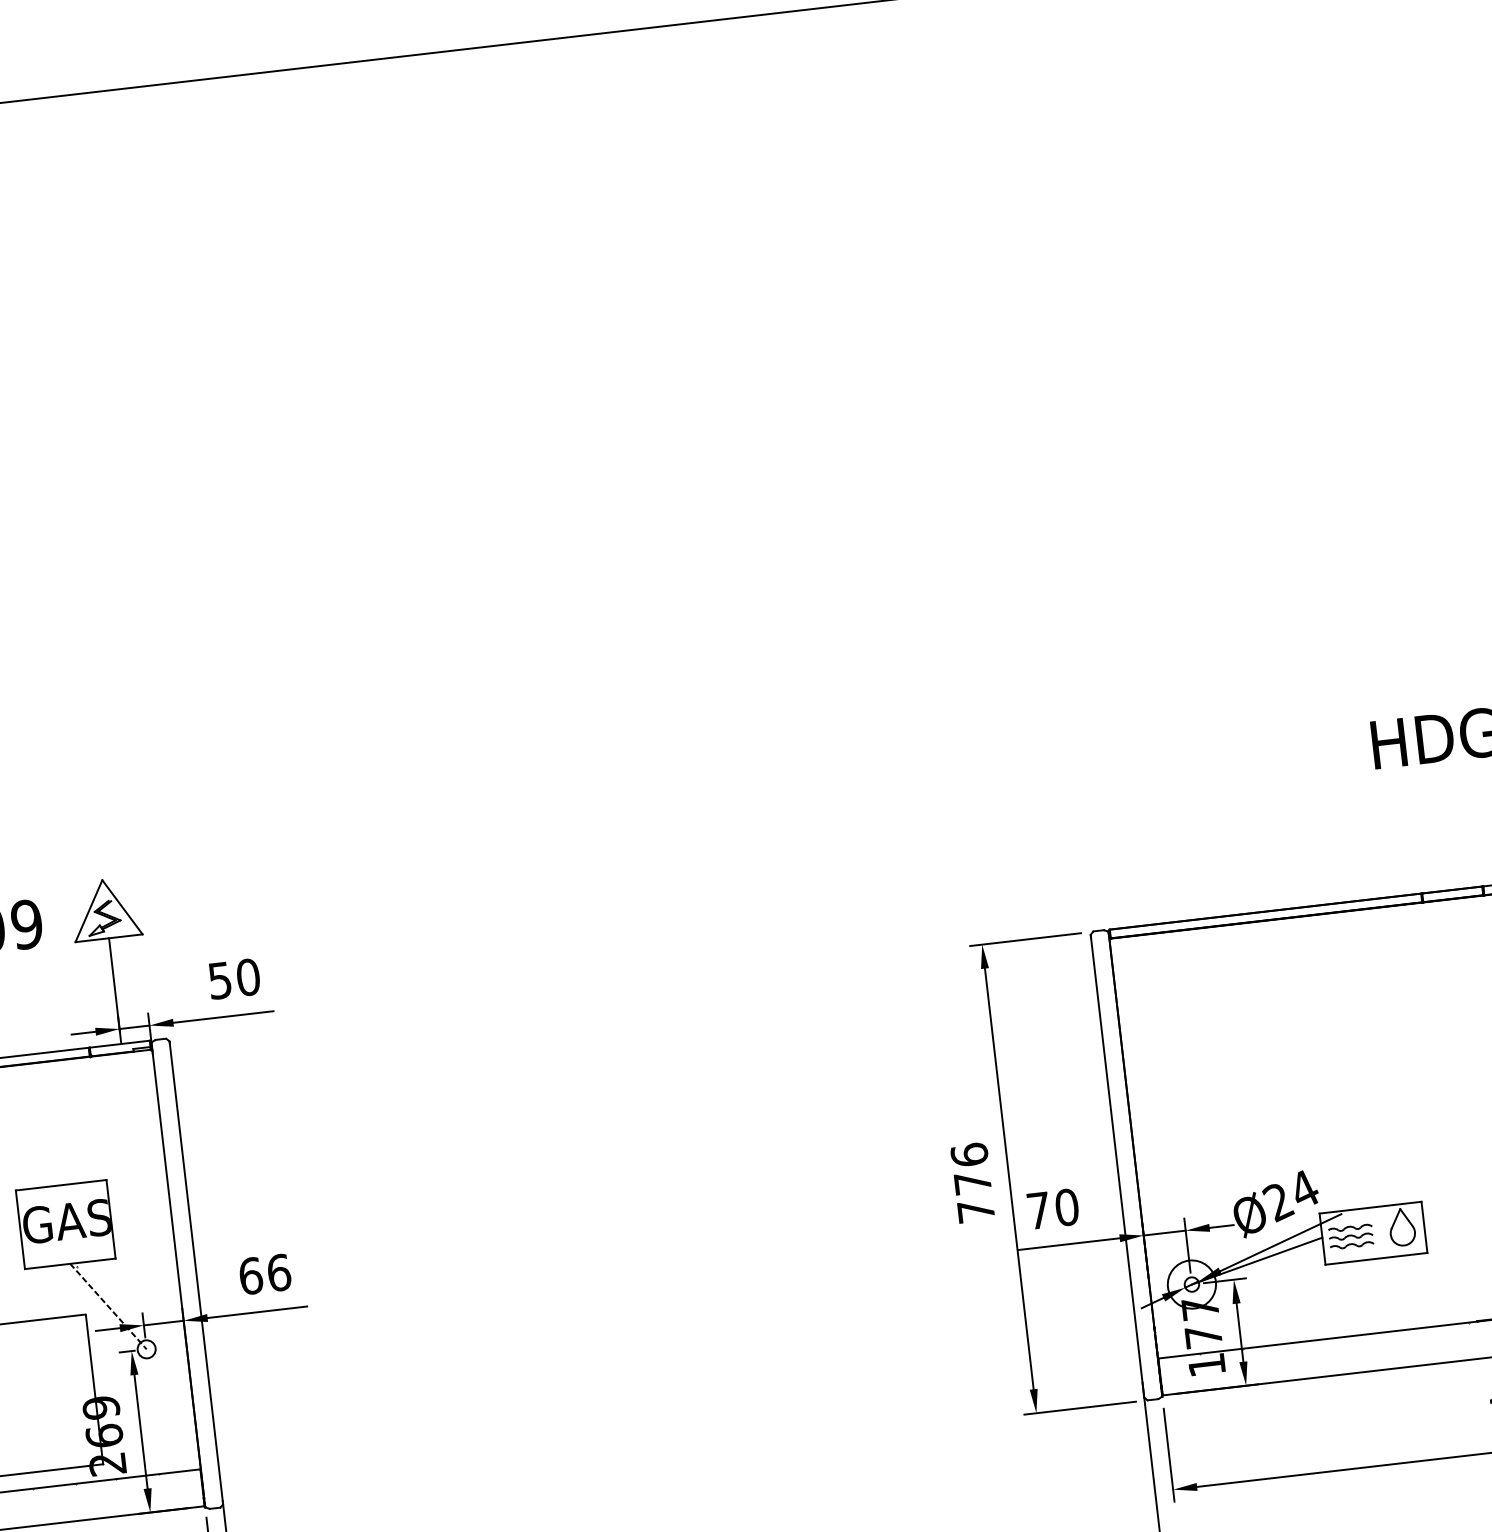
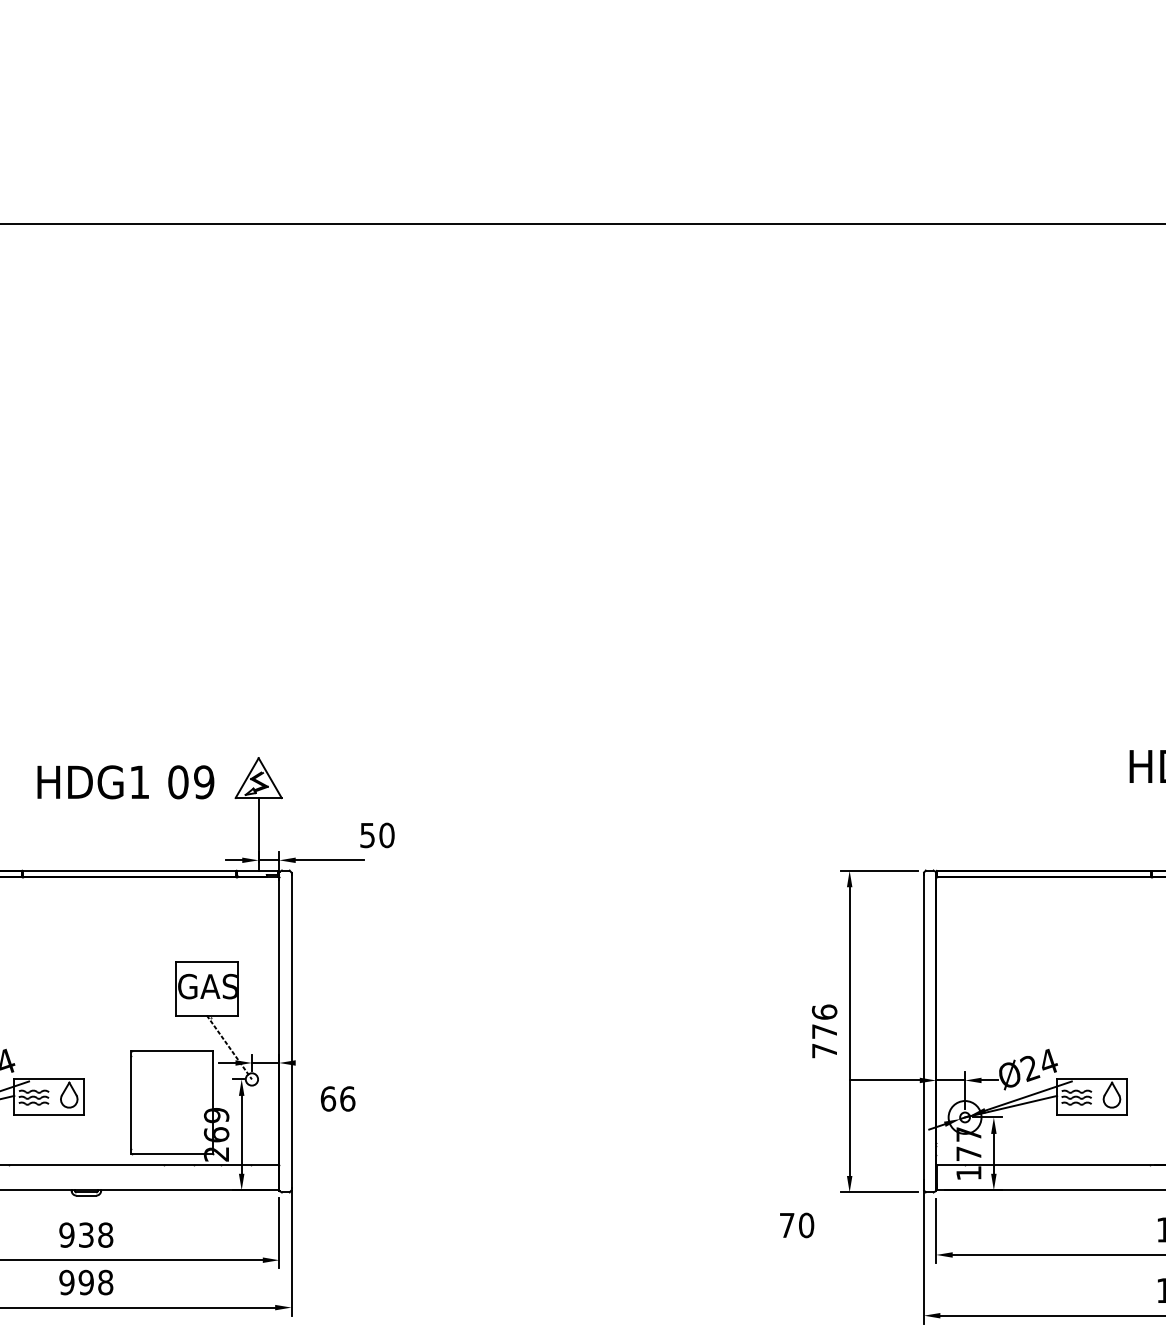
text: (234, 979) -> (377, 835), moved
text: (1053, 1209) -> (797, 1225), moved
text: (264, 1273) -> (337, 1098), moved
line: (256, 1311) -> (329, 1062), removed

